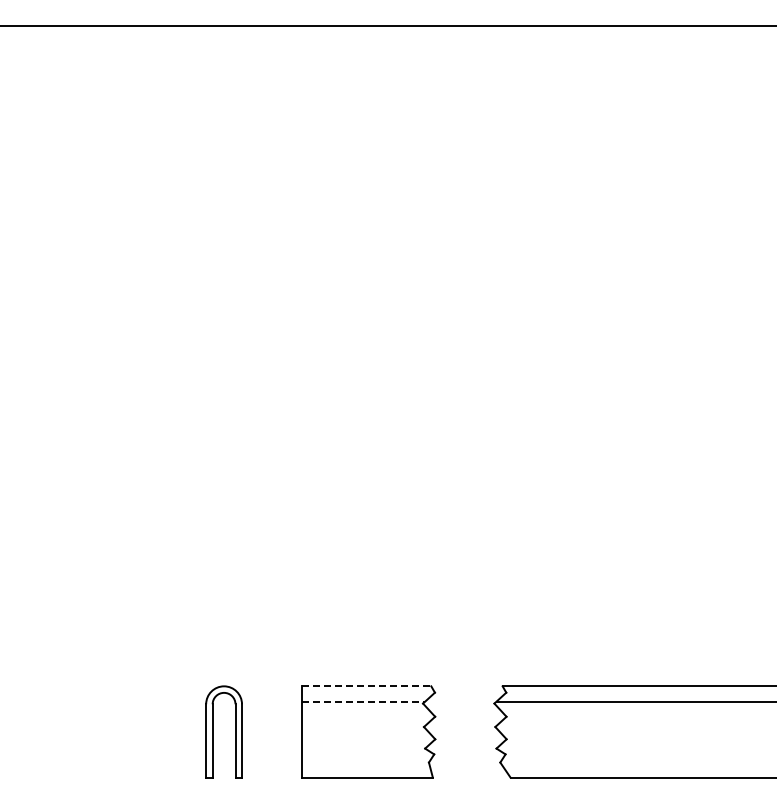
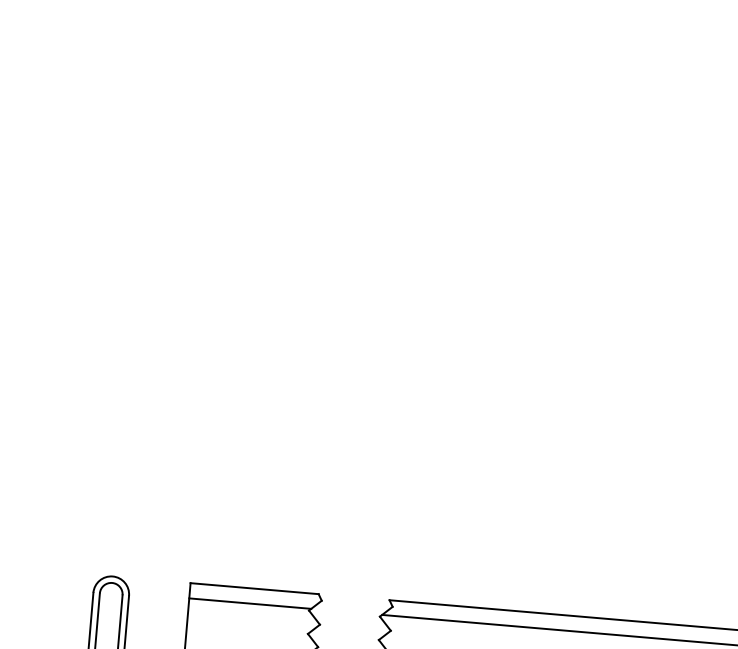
line: (367, 686) -> (255, 588), dashed -> solid
line: (364, 701) -> (251, 603), dashed -> solid

